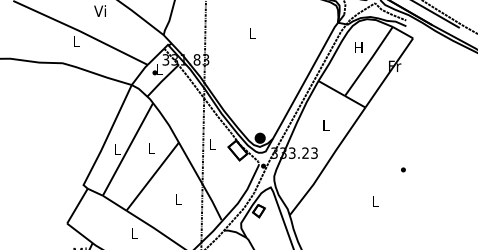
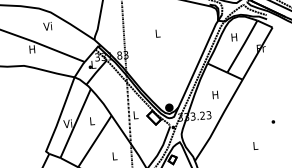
text: (75, 41) -> (31, 49), L -> H
text: (325, 125) -> (215, 94), L -> H
text: (116, 148) -> (67, 123), L -> Vi

